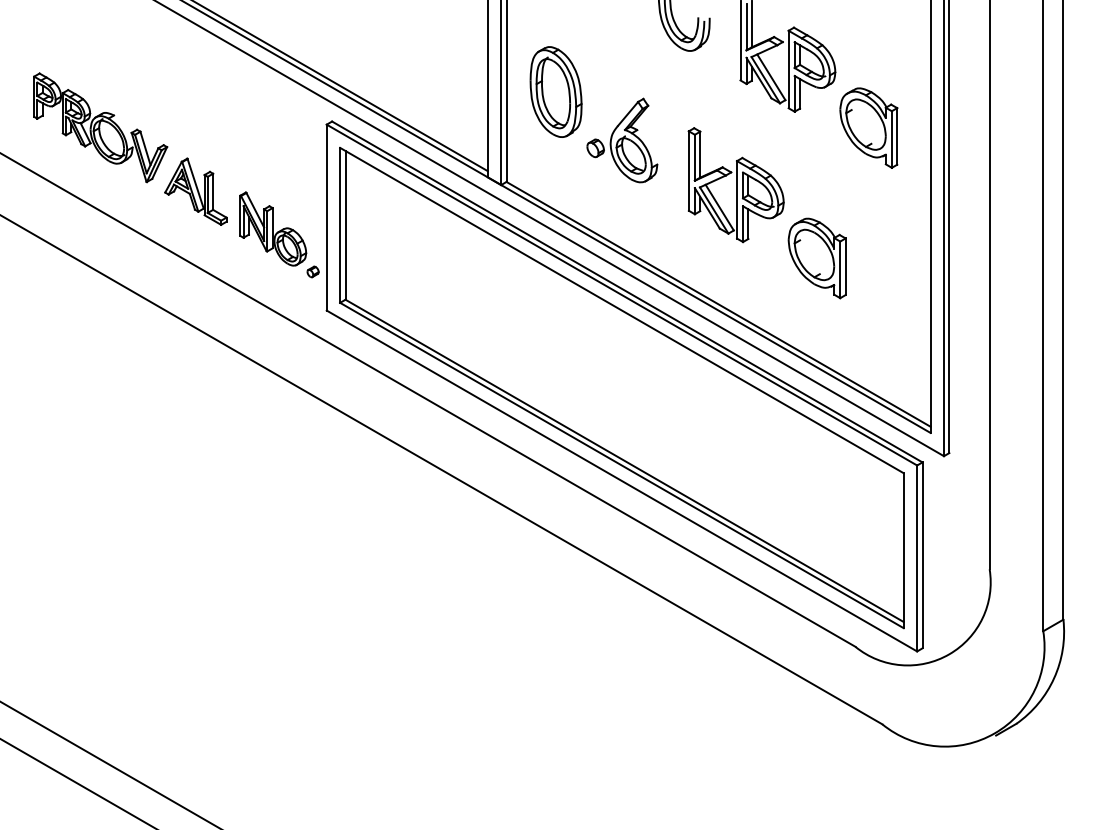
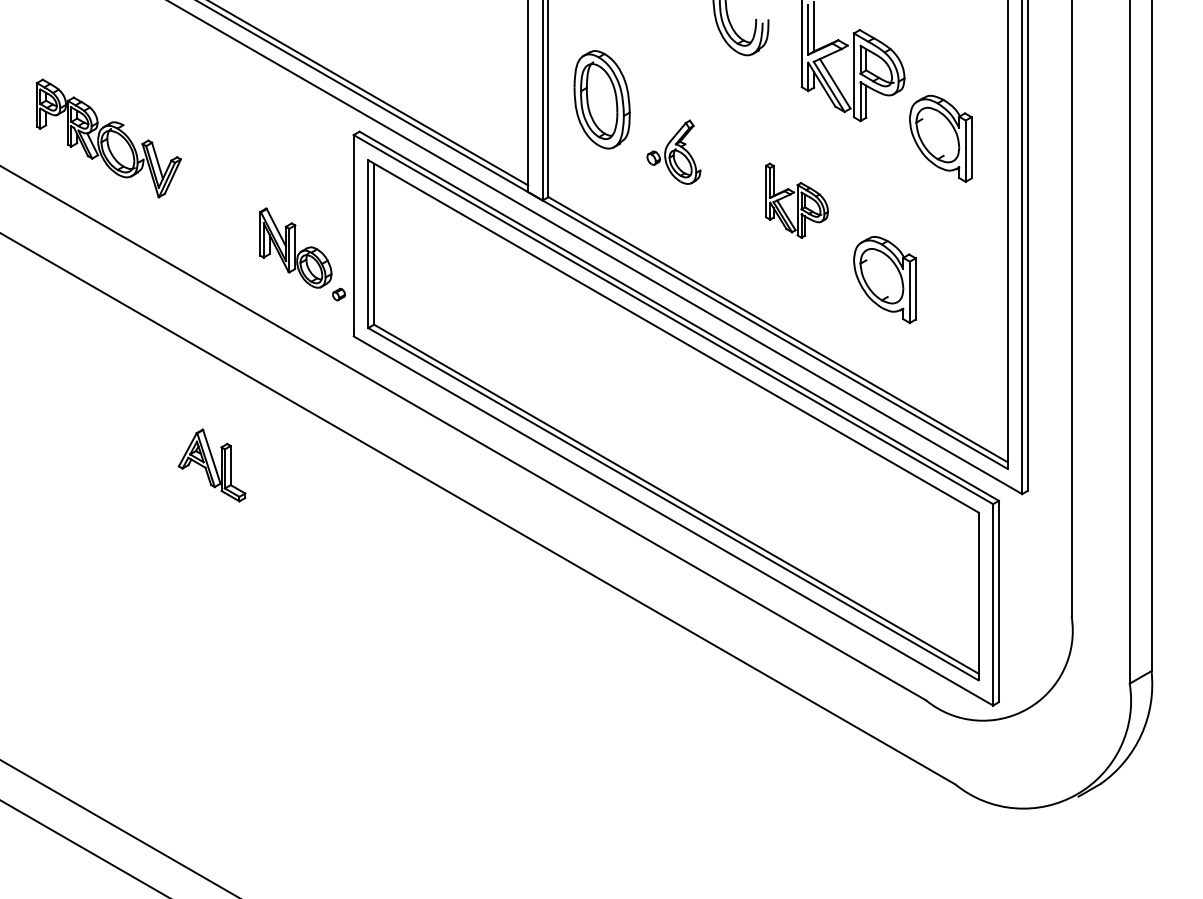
part: (622, 140) -> (674, 152), size x0.7
part: (735, 185) -> (796, 200), size x0.6
part: (195, 191) -> (211, 465), moved

